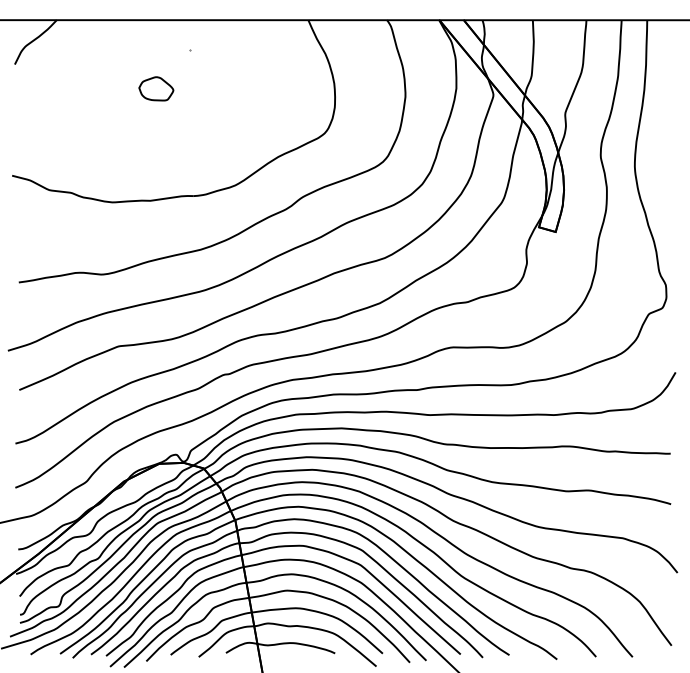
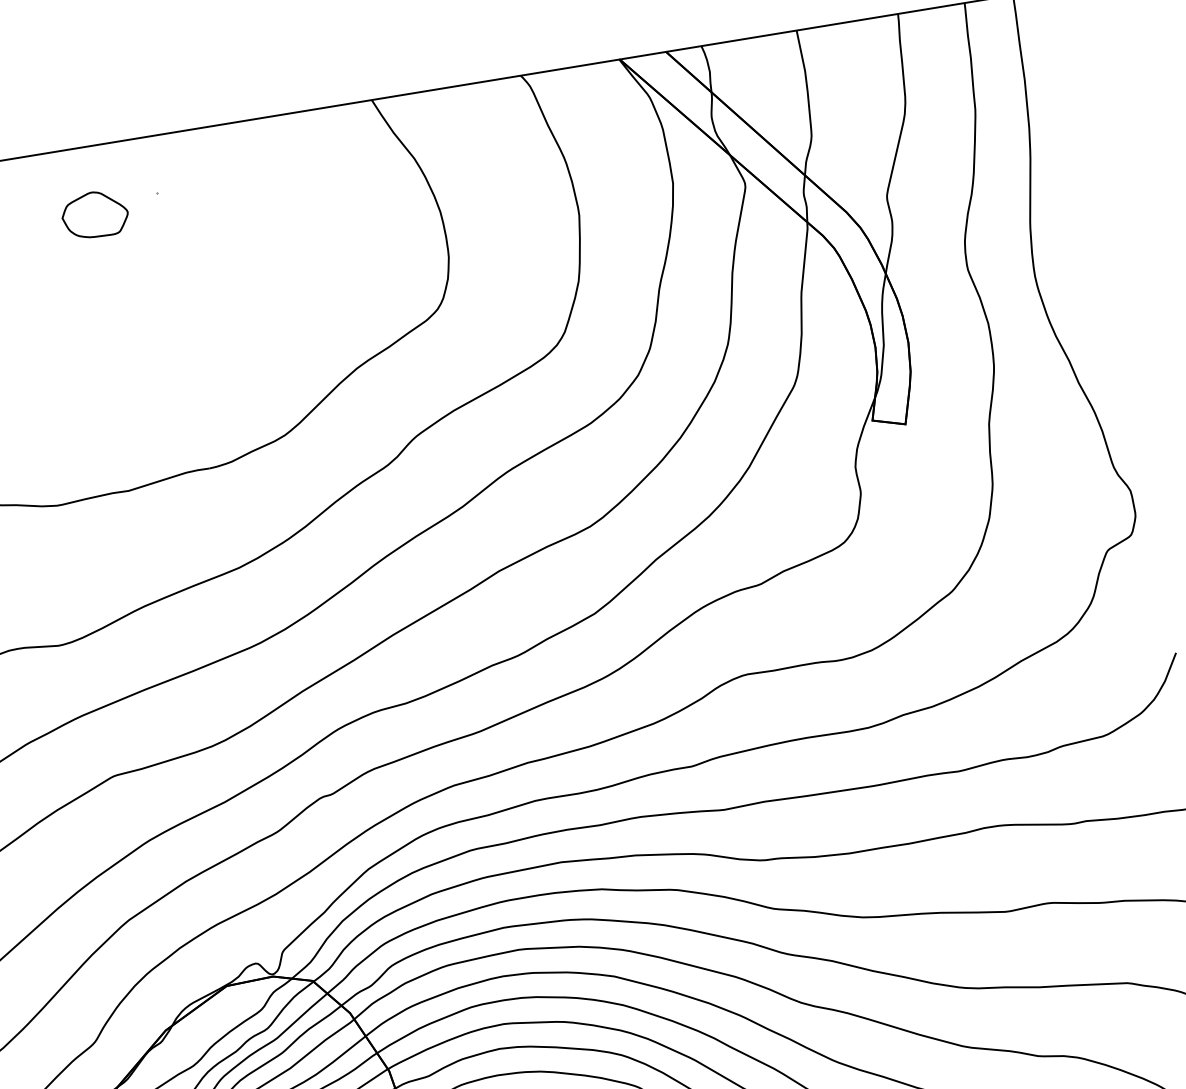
part: (156, 88) -> (95, 213), moved

